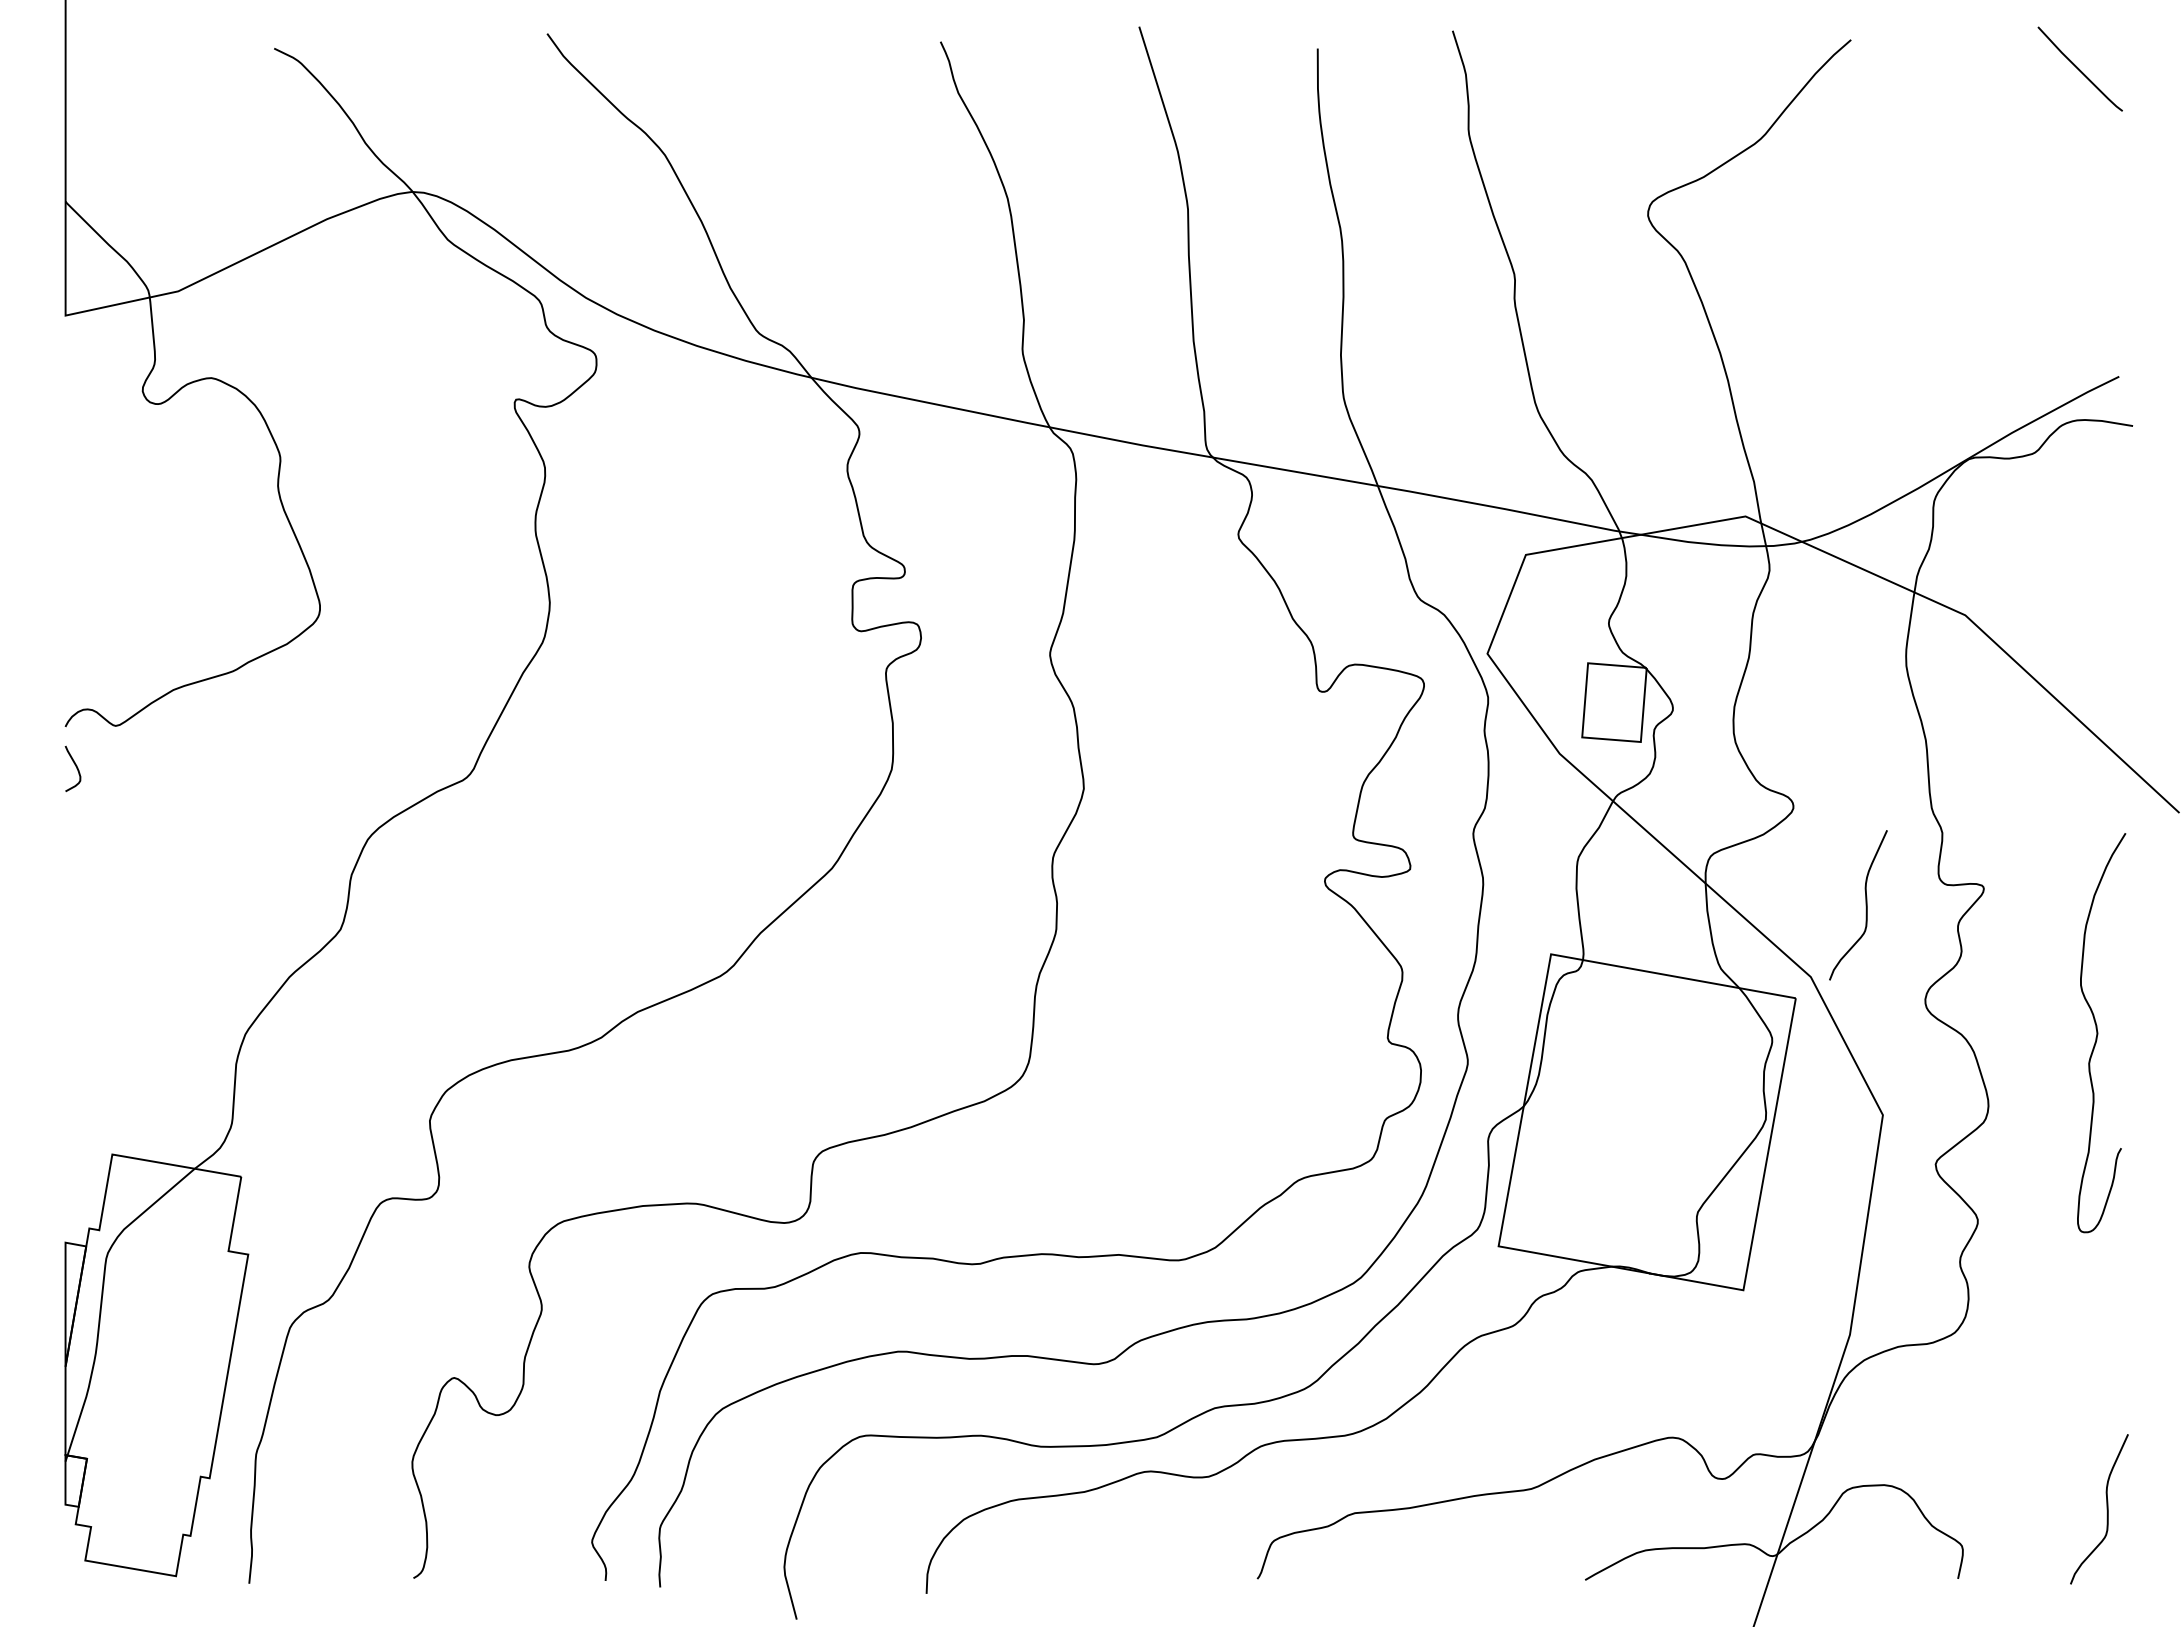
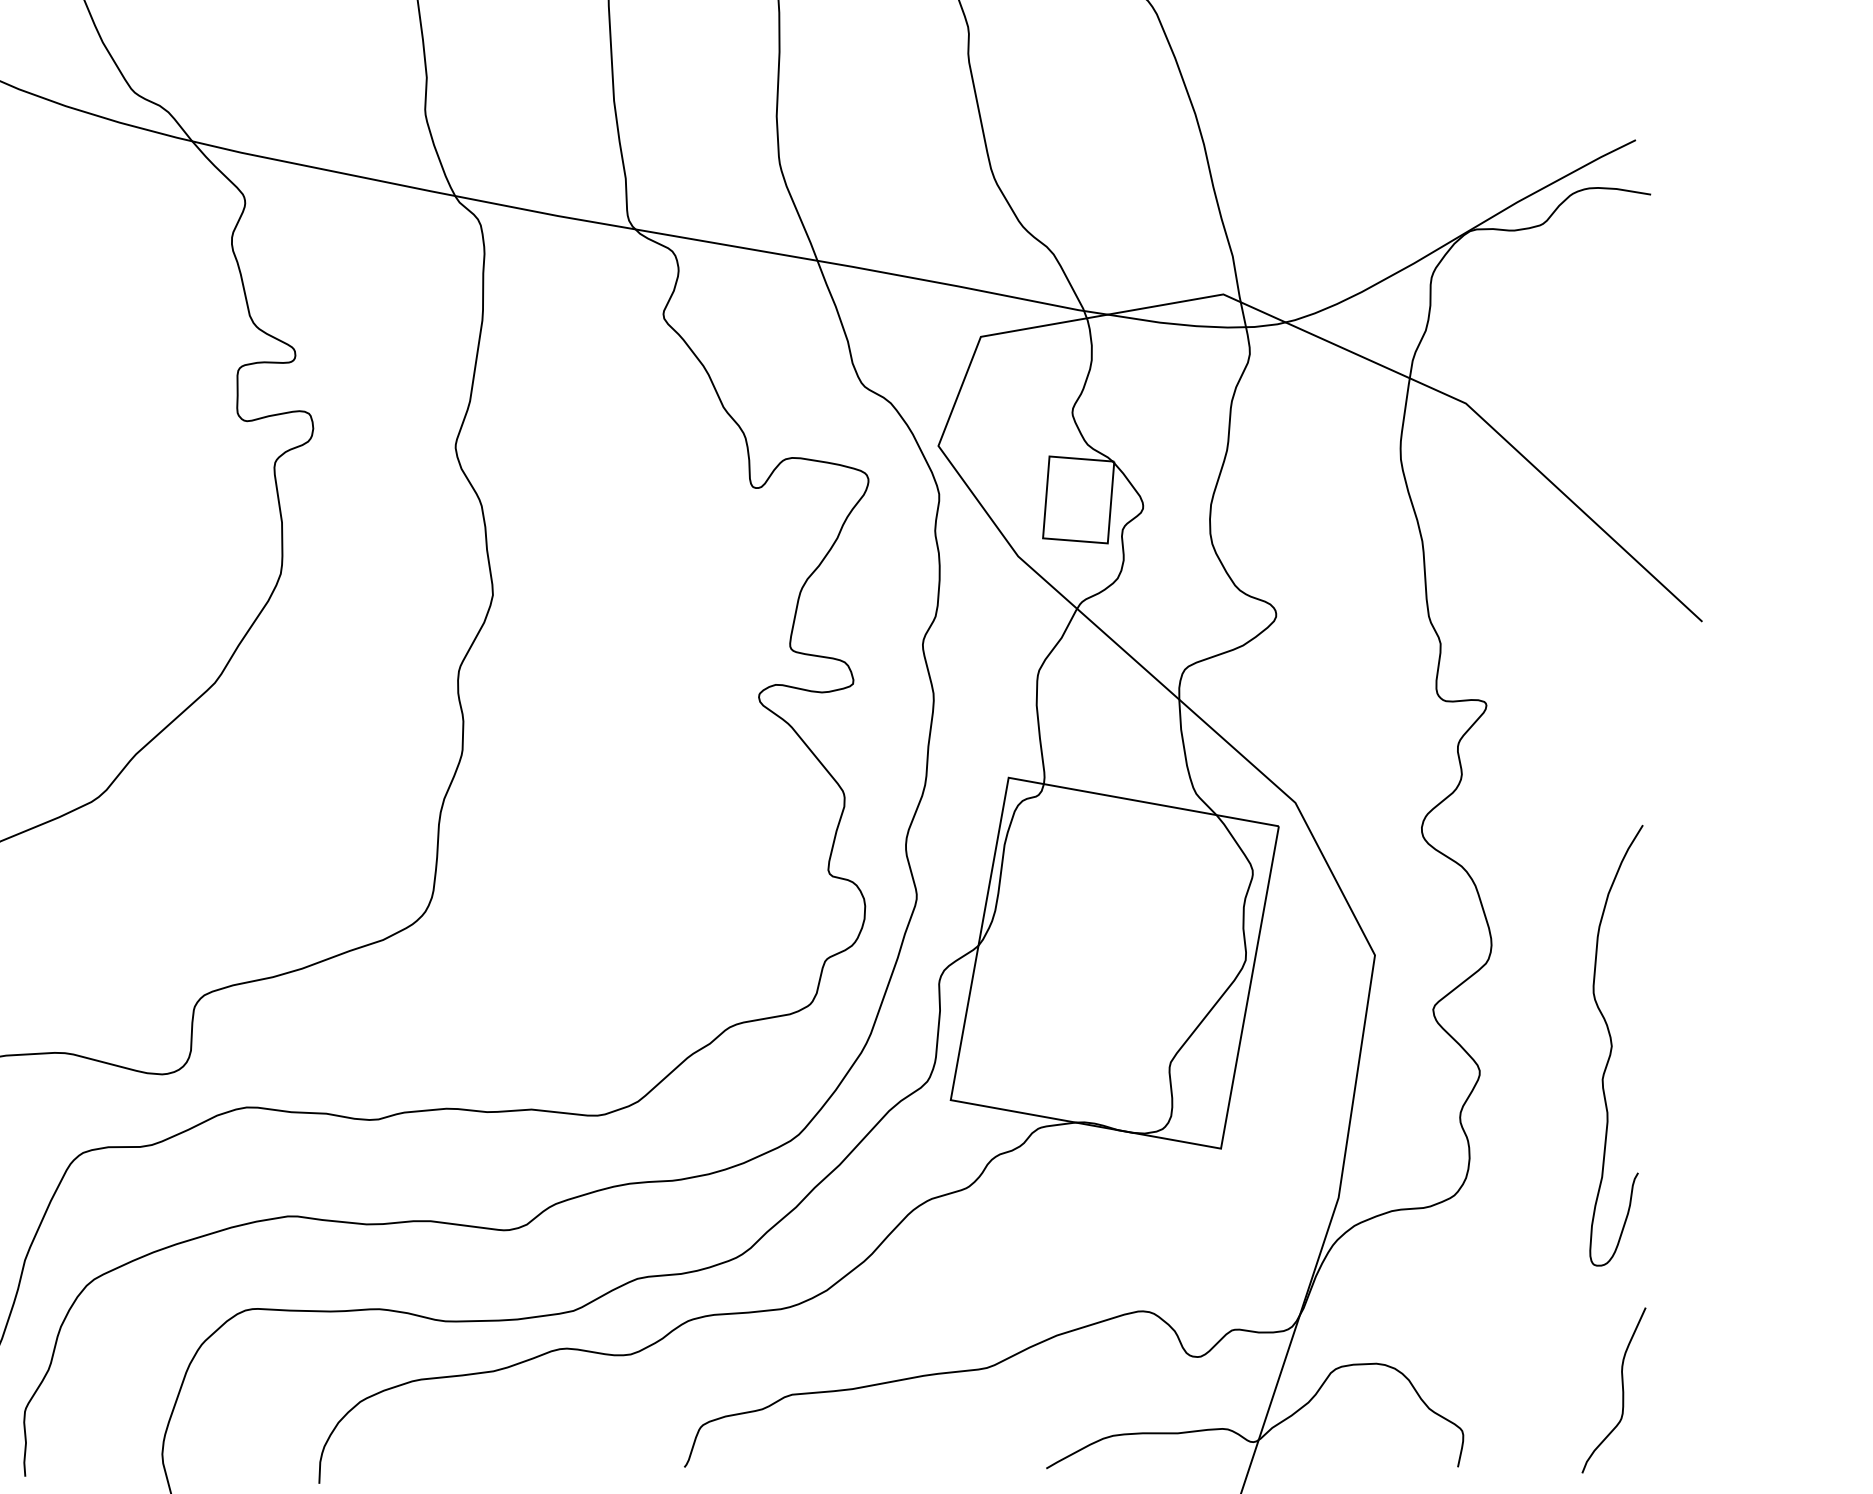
curve: (1865, 905) -> (1355, 723), removed
curve: (2098, 1033) -> (1612, 1046), moved

